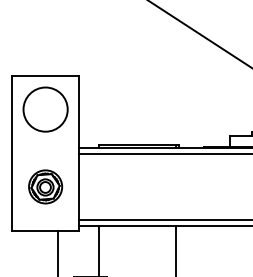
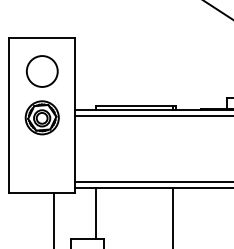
circle: (45, 109) -> (42, 71), size x0.7
part: (45, 186) -> (42, 117), moved

